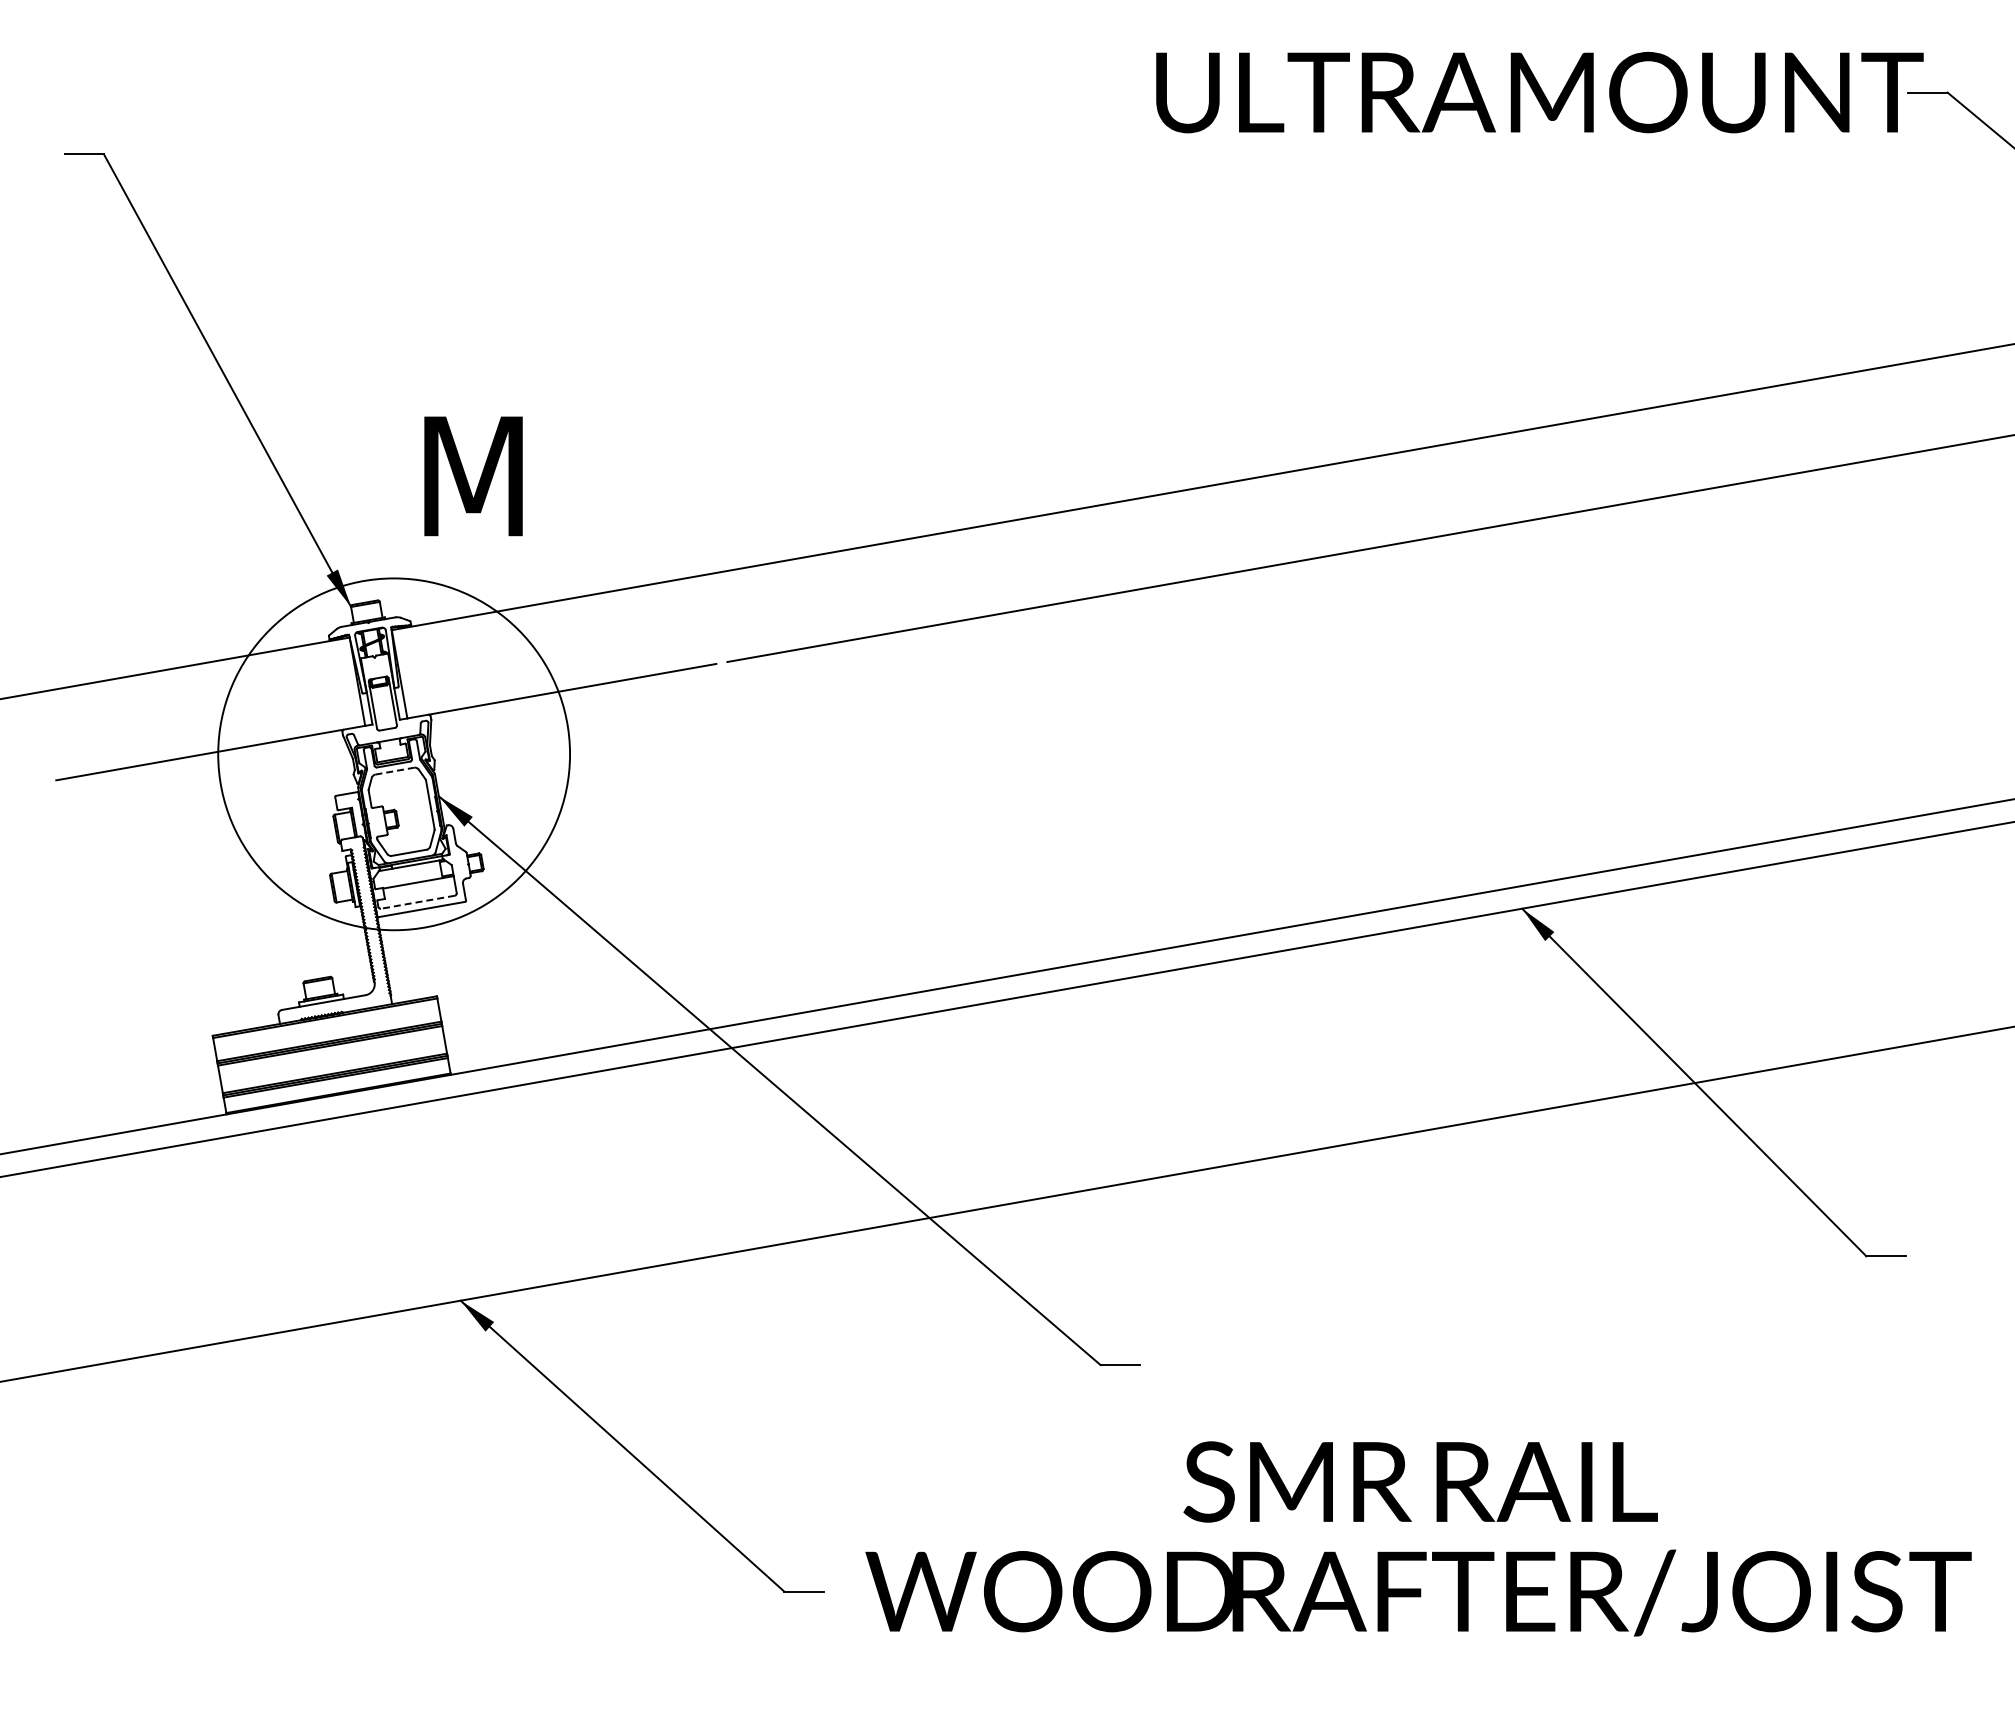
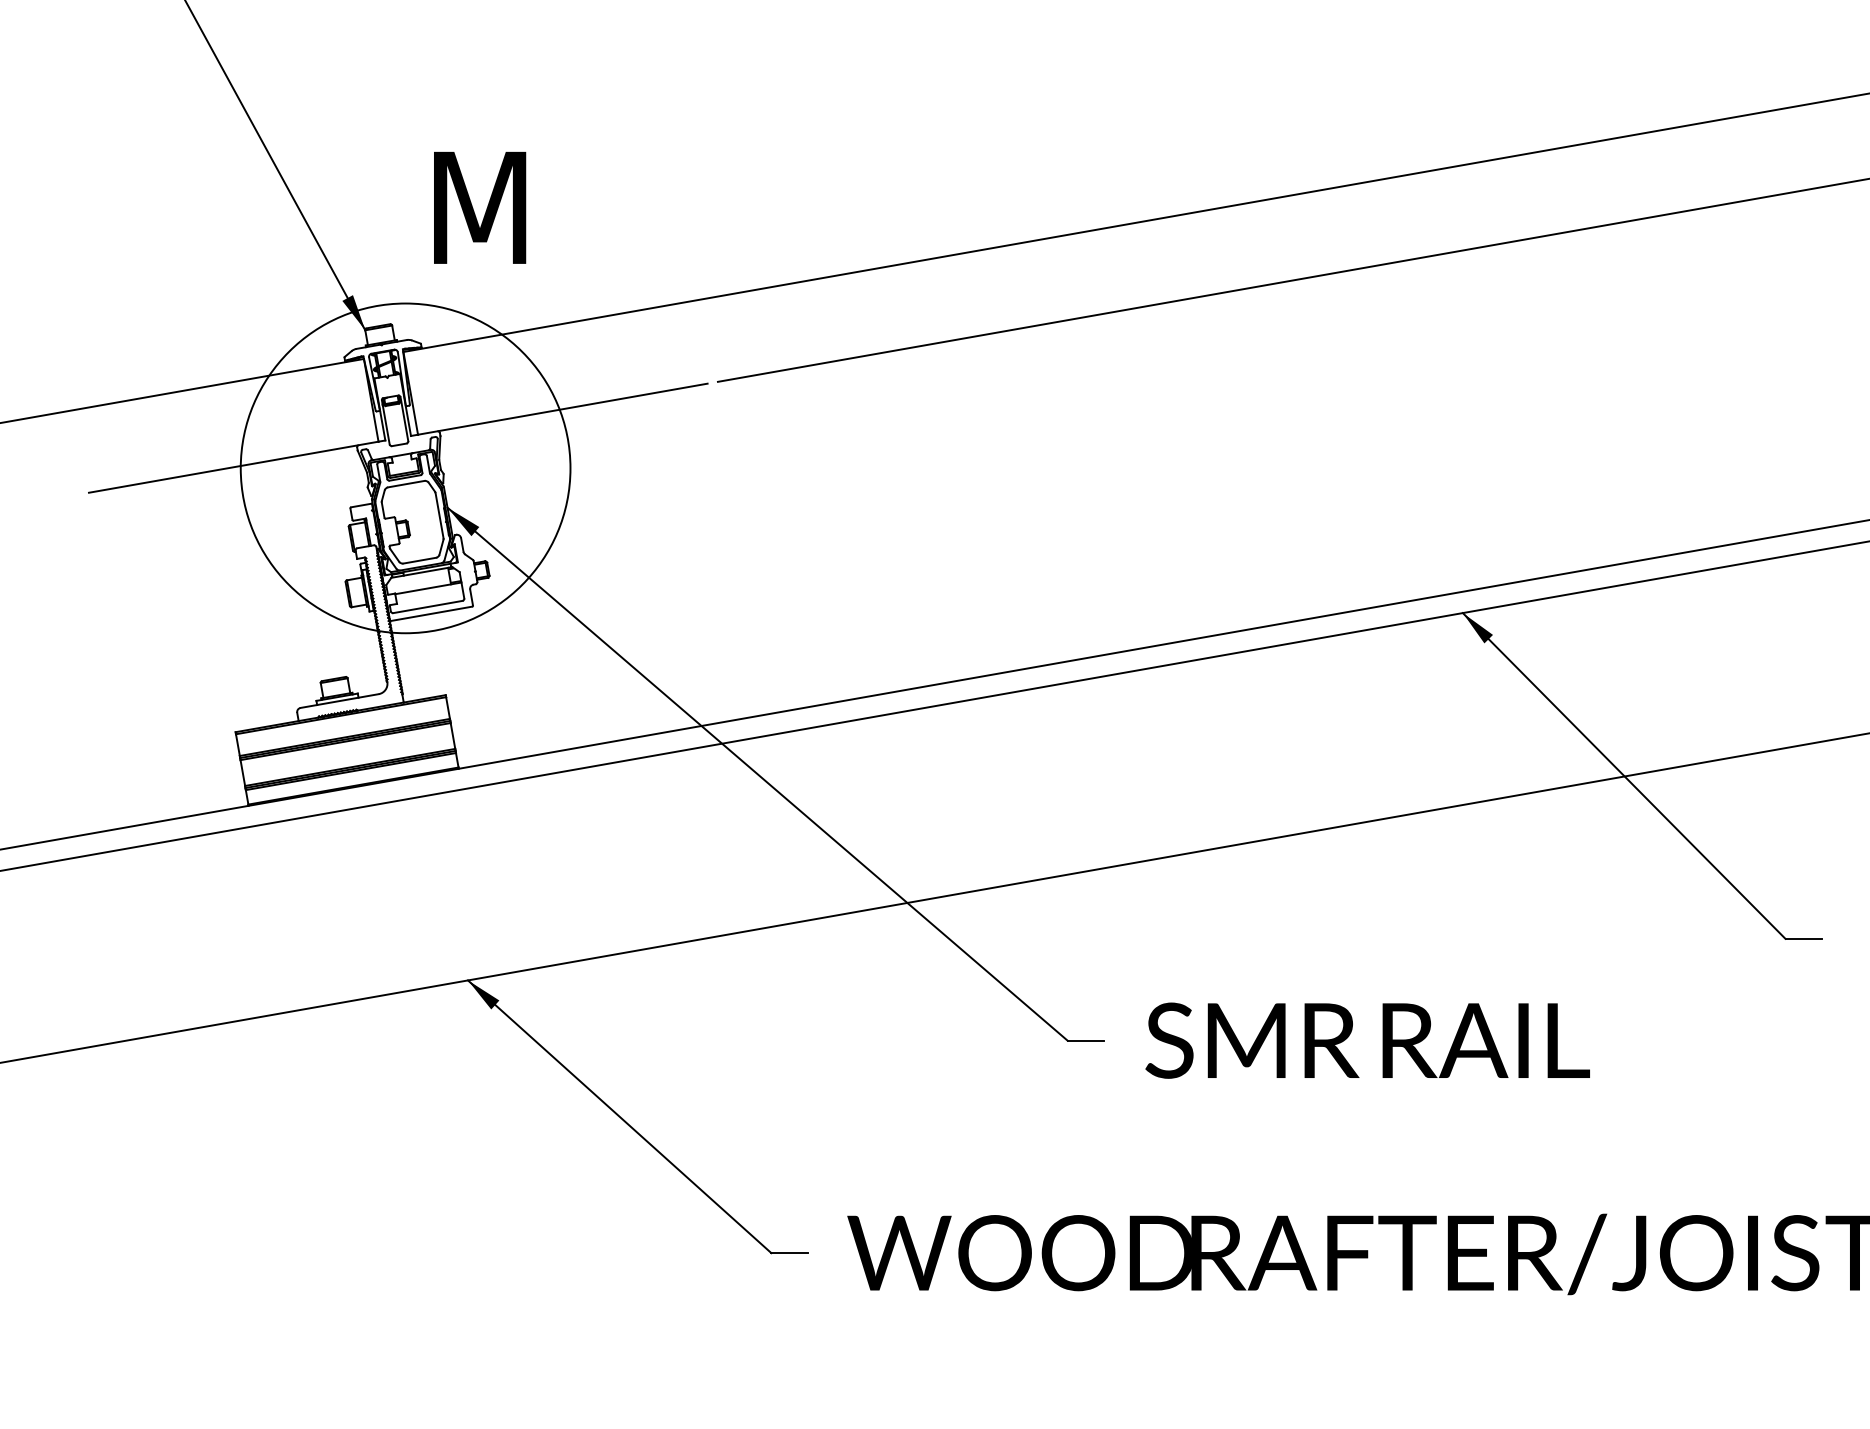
line: (394, 771) -> (405, 484), dashed -> solid
line: (417, 902) -> (427, 607), dashed -> solid
text: (1420, 1481) -> (1367, 1040), moved

